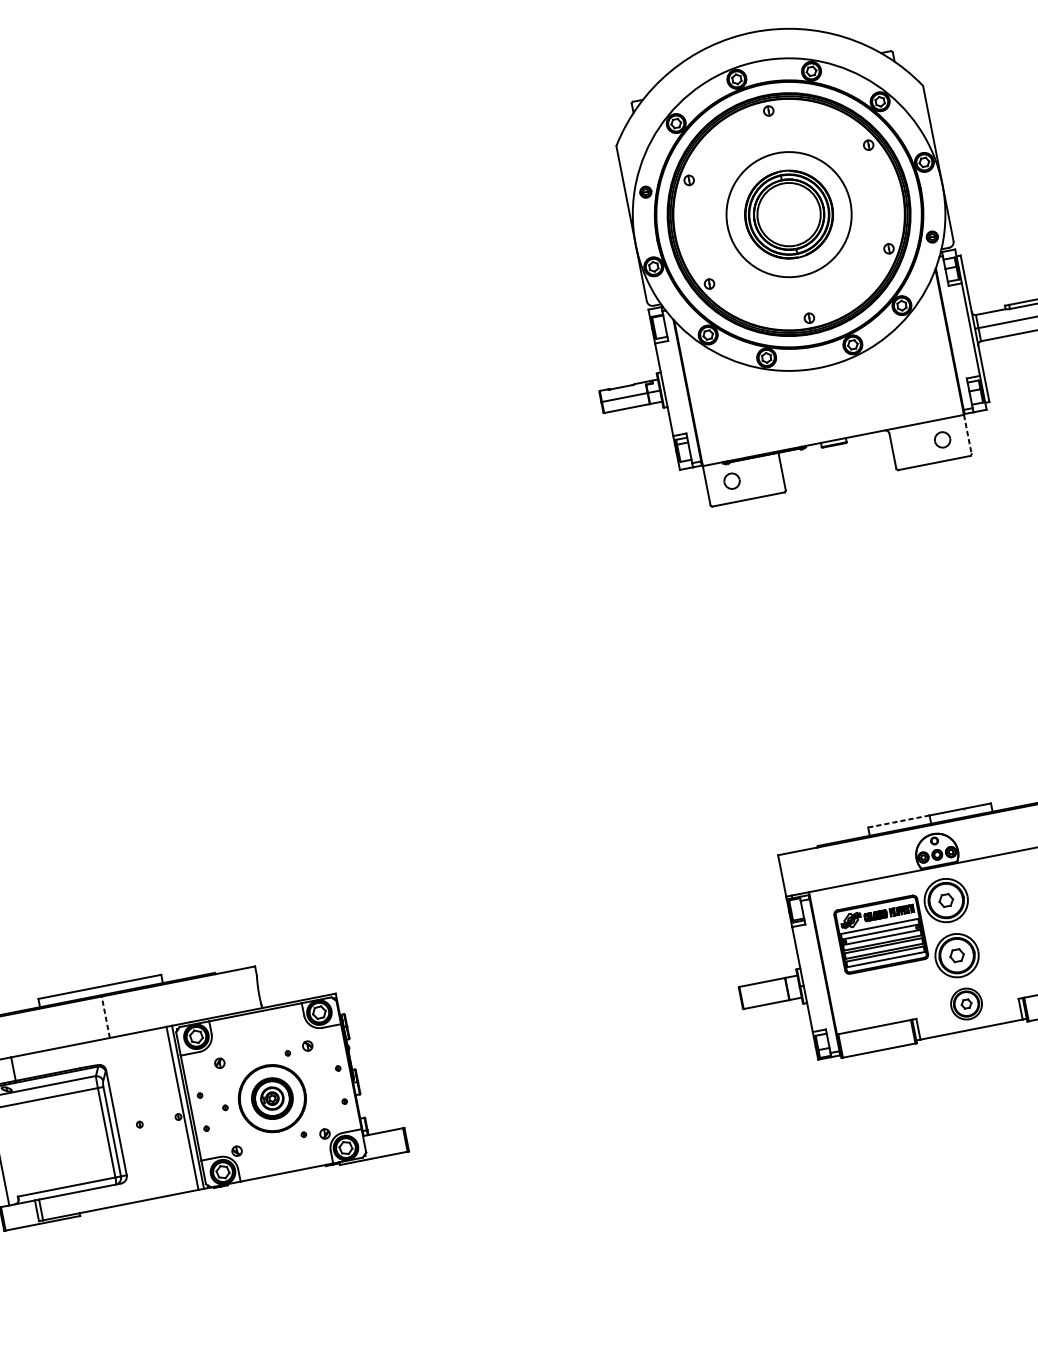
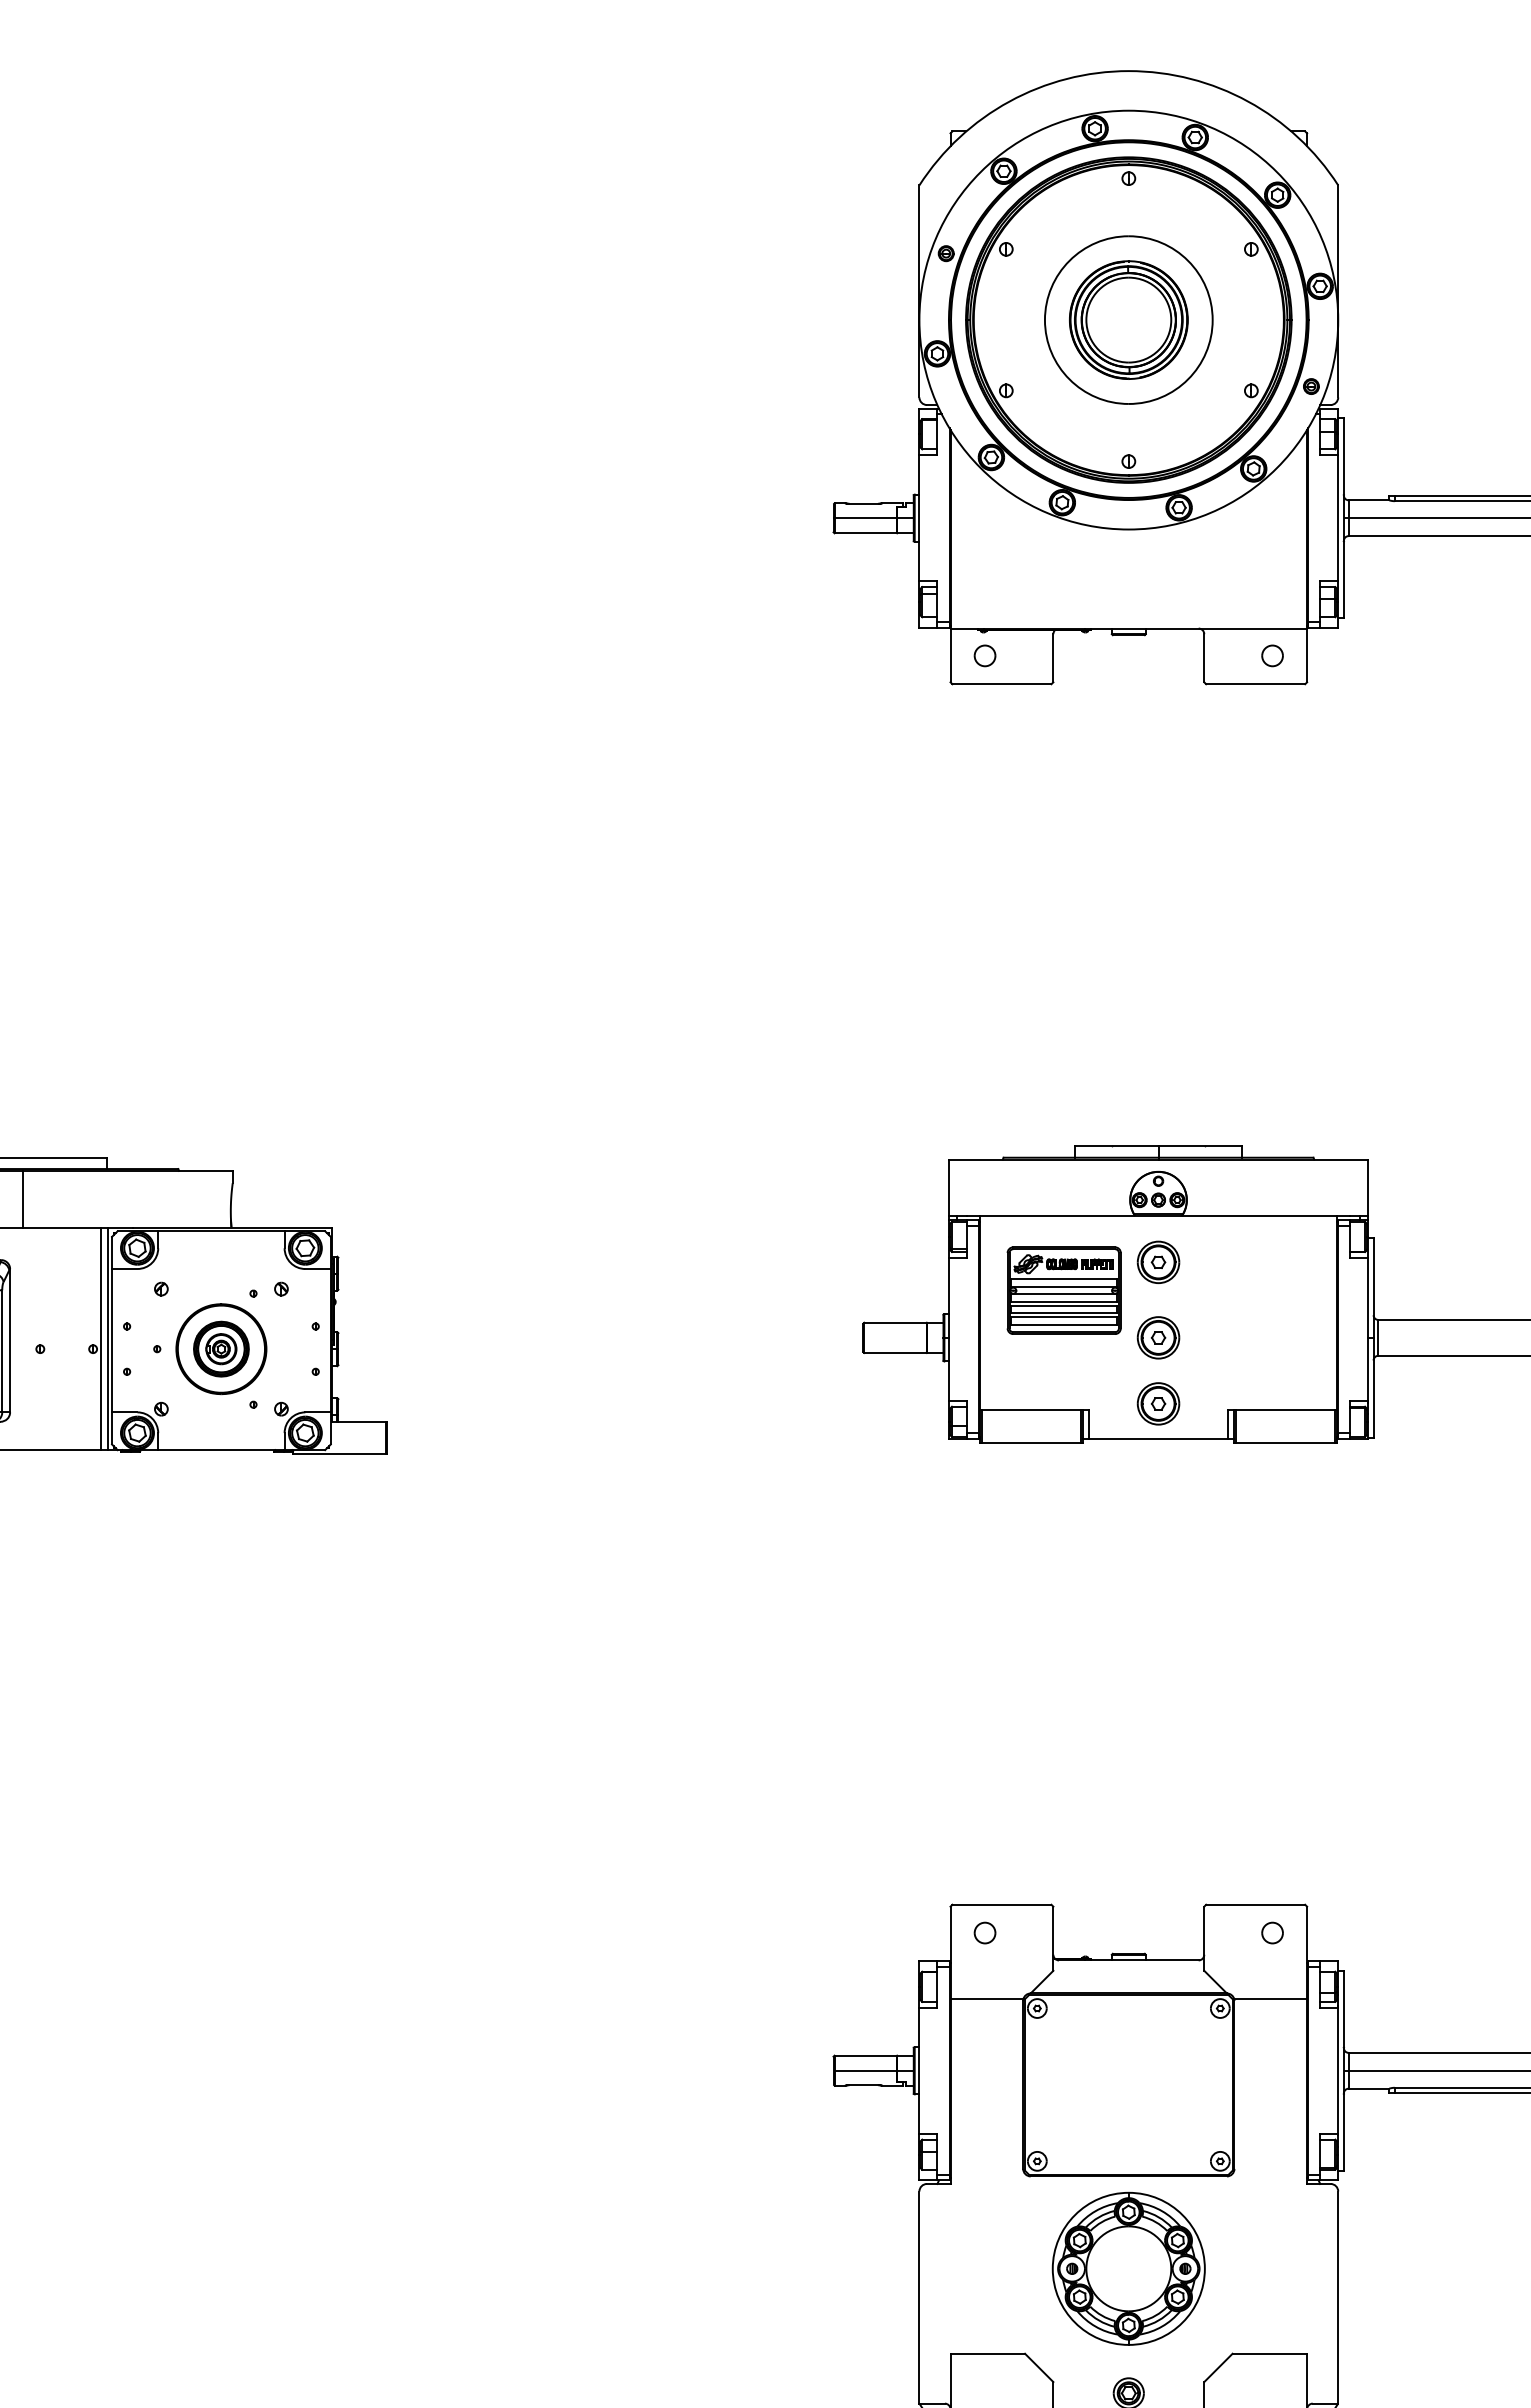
line: (968, 434) -> (1307, 655), dashed -> solid
line: (898, 821) -> (1116, 1146), dashed -> solid
part: (946, 899) -> (1158, 1261), size x0.71
part: (957, 955) -> (1158, 1337), size x0.71
line: (105, 1016) -> (23, 1198), dashed -> solid

